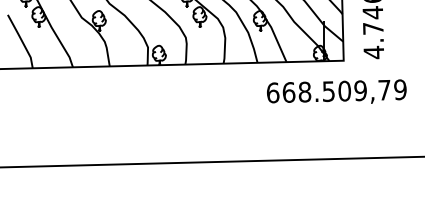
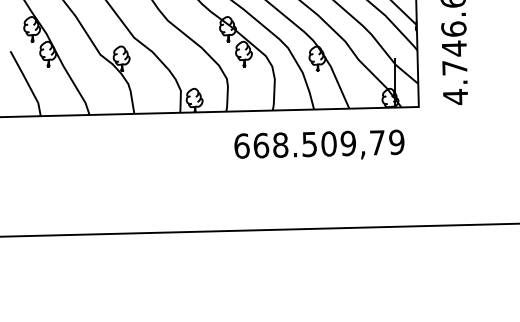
text: (336, 91) -> (319, 144), moved

